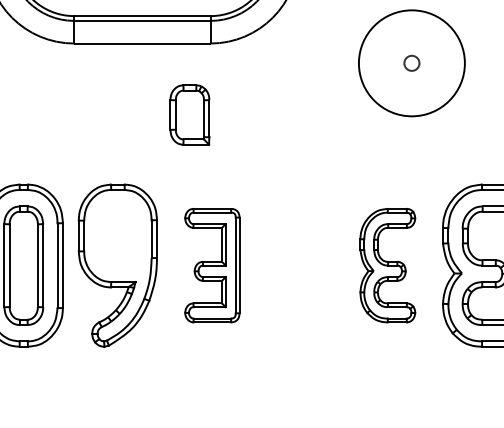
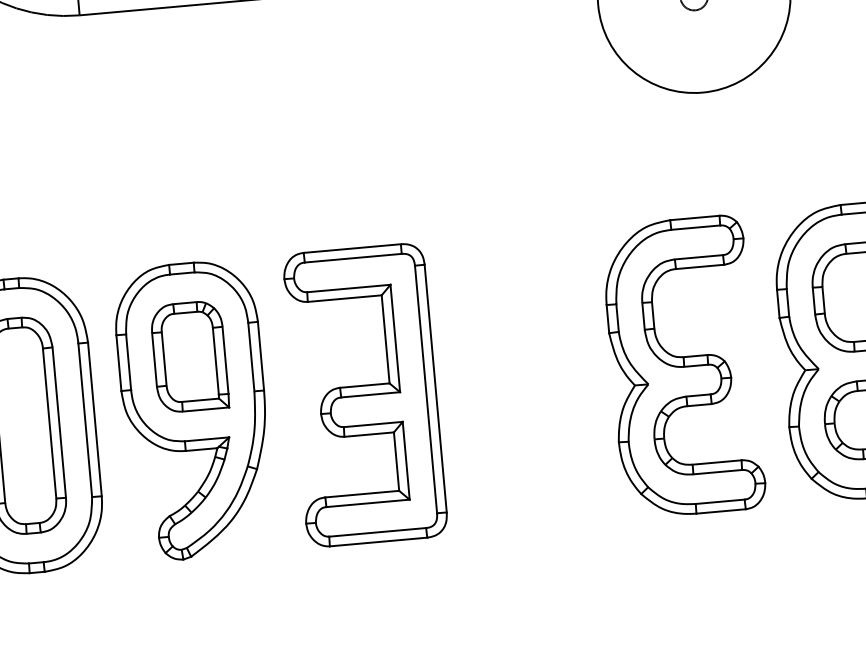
part: (189, 114) -> (188, 355), moved
part: (212, 265) -> (365, 394), size x1.43
part: (387, 265) -> (682, 366), size x1.43

